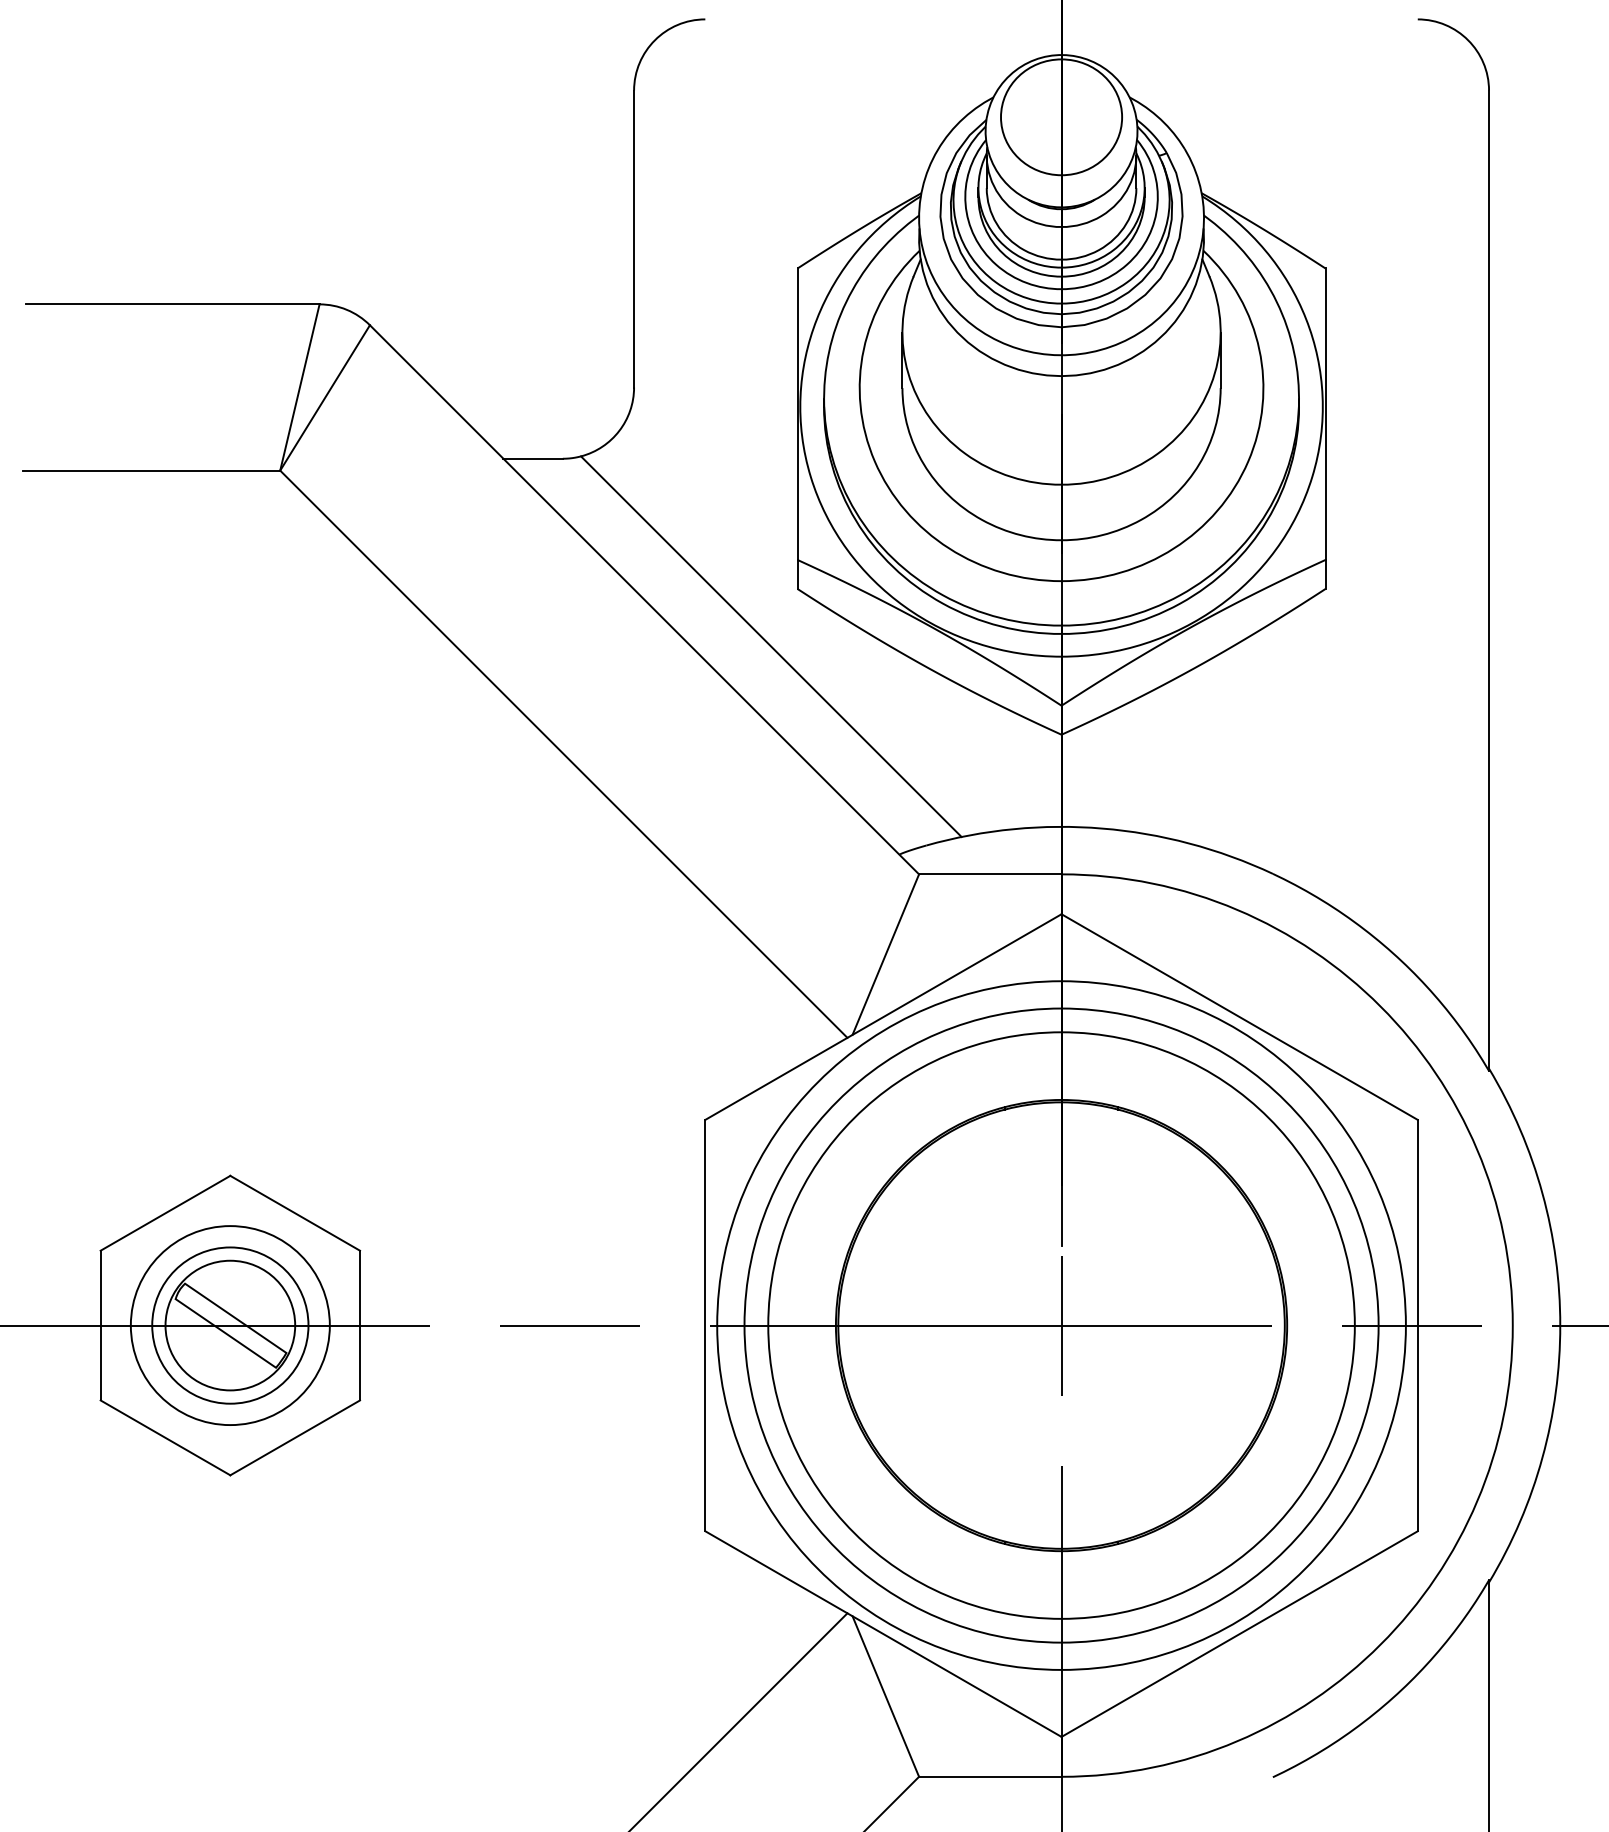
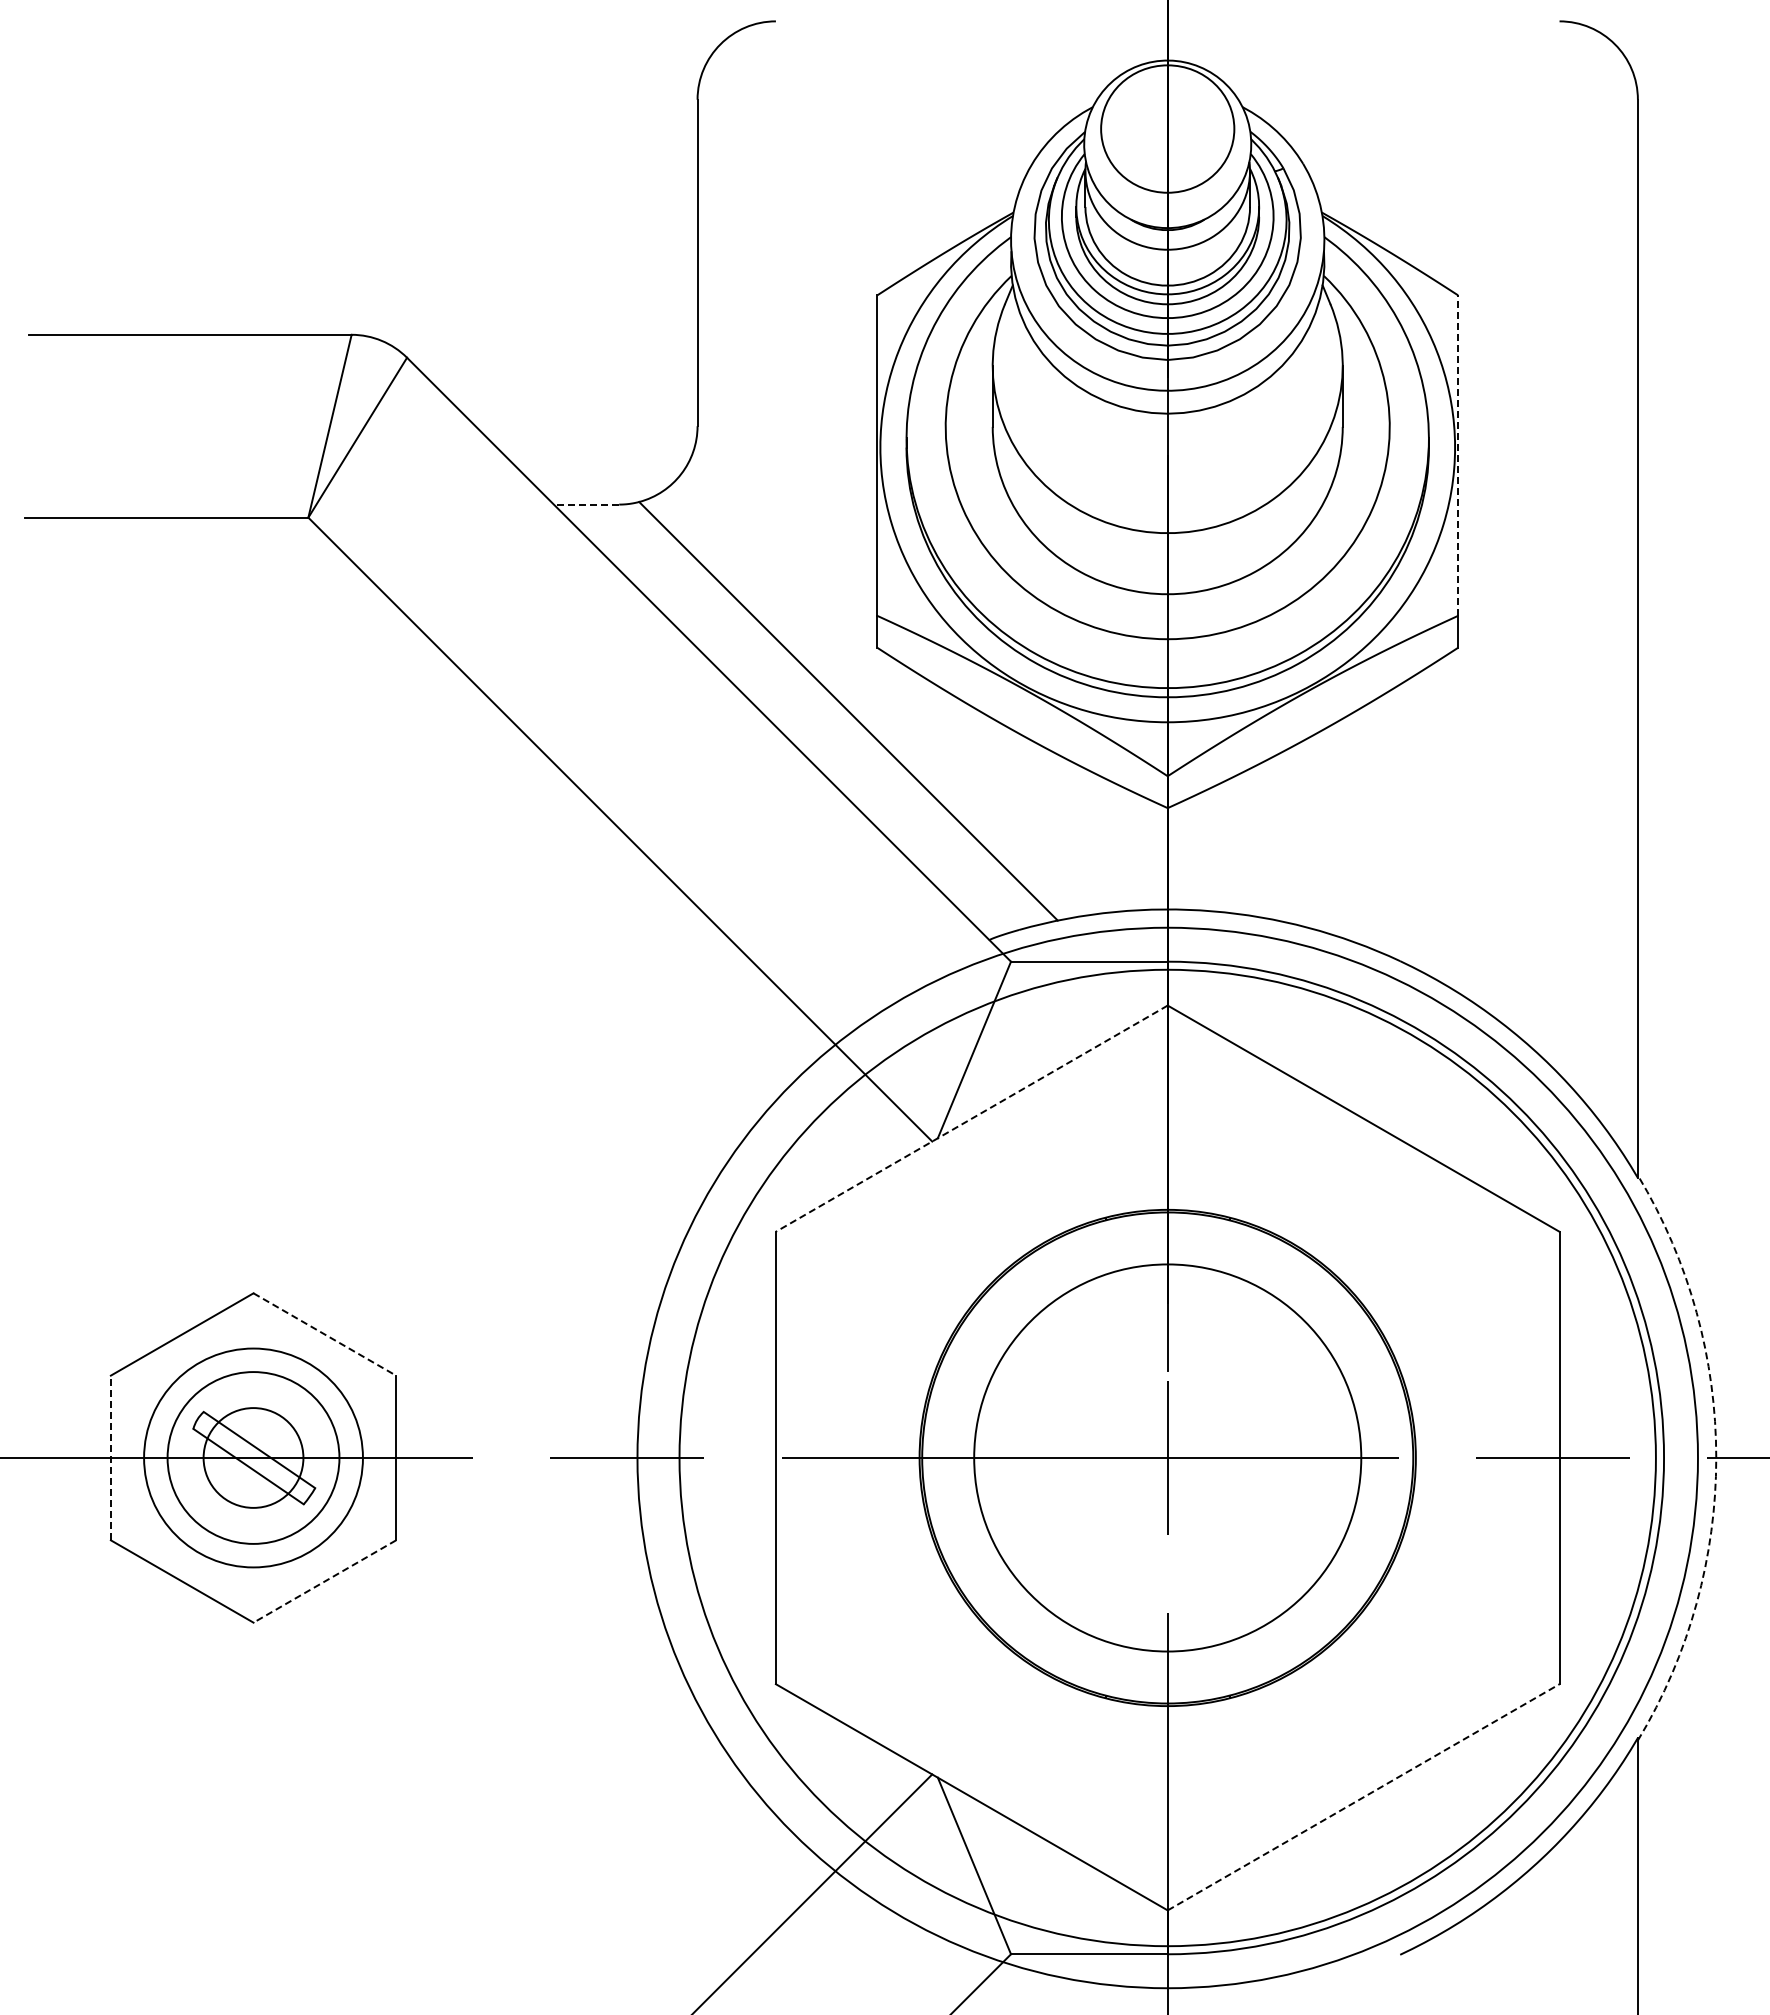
line: (1325, 414) -> (1458, 455), solid -> dashed
line: (533, 458) -> (586, 504), solid -> dashed
line: (883, 1016) -> (971, 1118), solid -> dashed
line: (295, 1213) -> (325, 1334), solid -> dashed
line: (100, 1325) -> (110, 1457), solid -> dashed
circle: (230, 1325) -> (253, 1457), size x0.7
circle: (1061, 1325) -> (1167, 1457), size x0.6
circle: (1061, 1325) -> (1167, 1457), size x1.4
circle: (1061, 1325) -> (1167, 1457), size x1.4
arc: (1560, 1325) -> (1716, 1457), solid -> dashed
line: (294, 1437) -> (324, 1581), solid -> dashed
line: (1240, 1634) -> (1364, 1797), solid -> dashed

